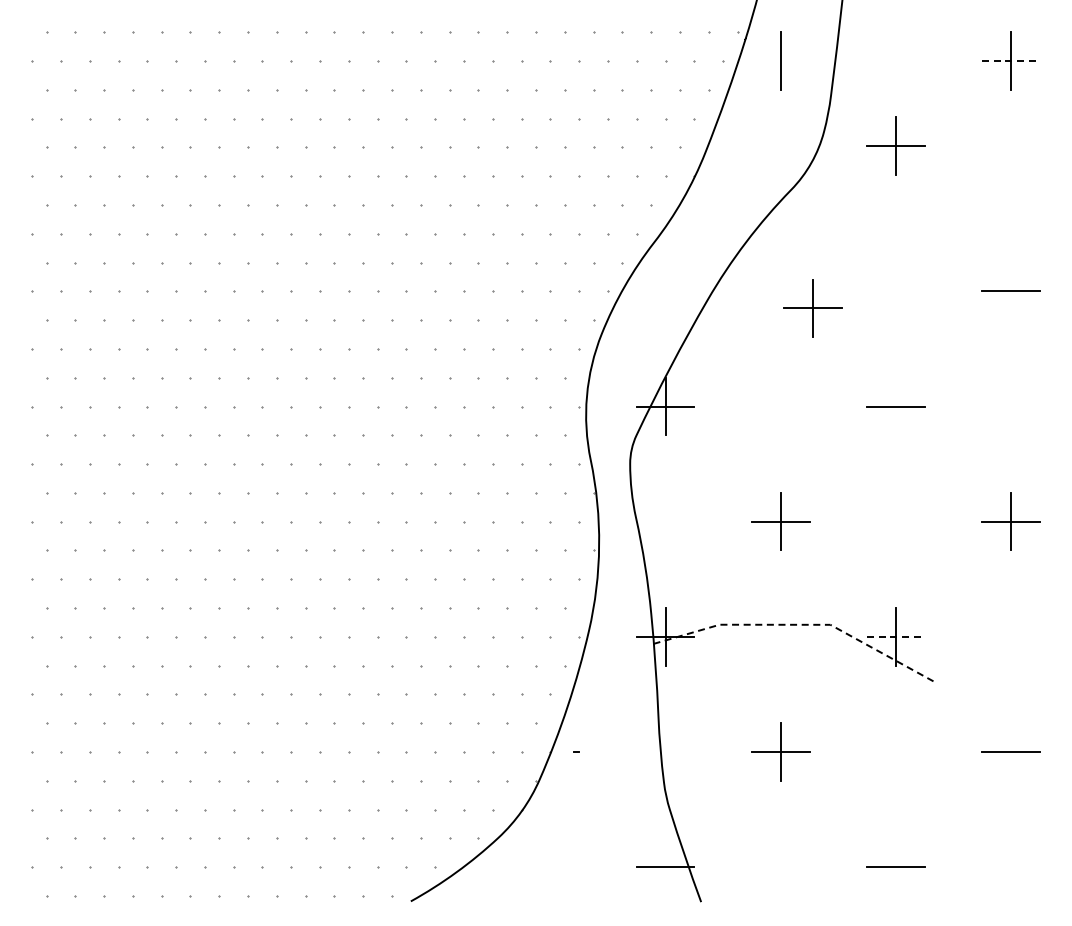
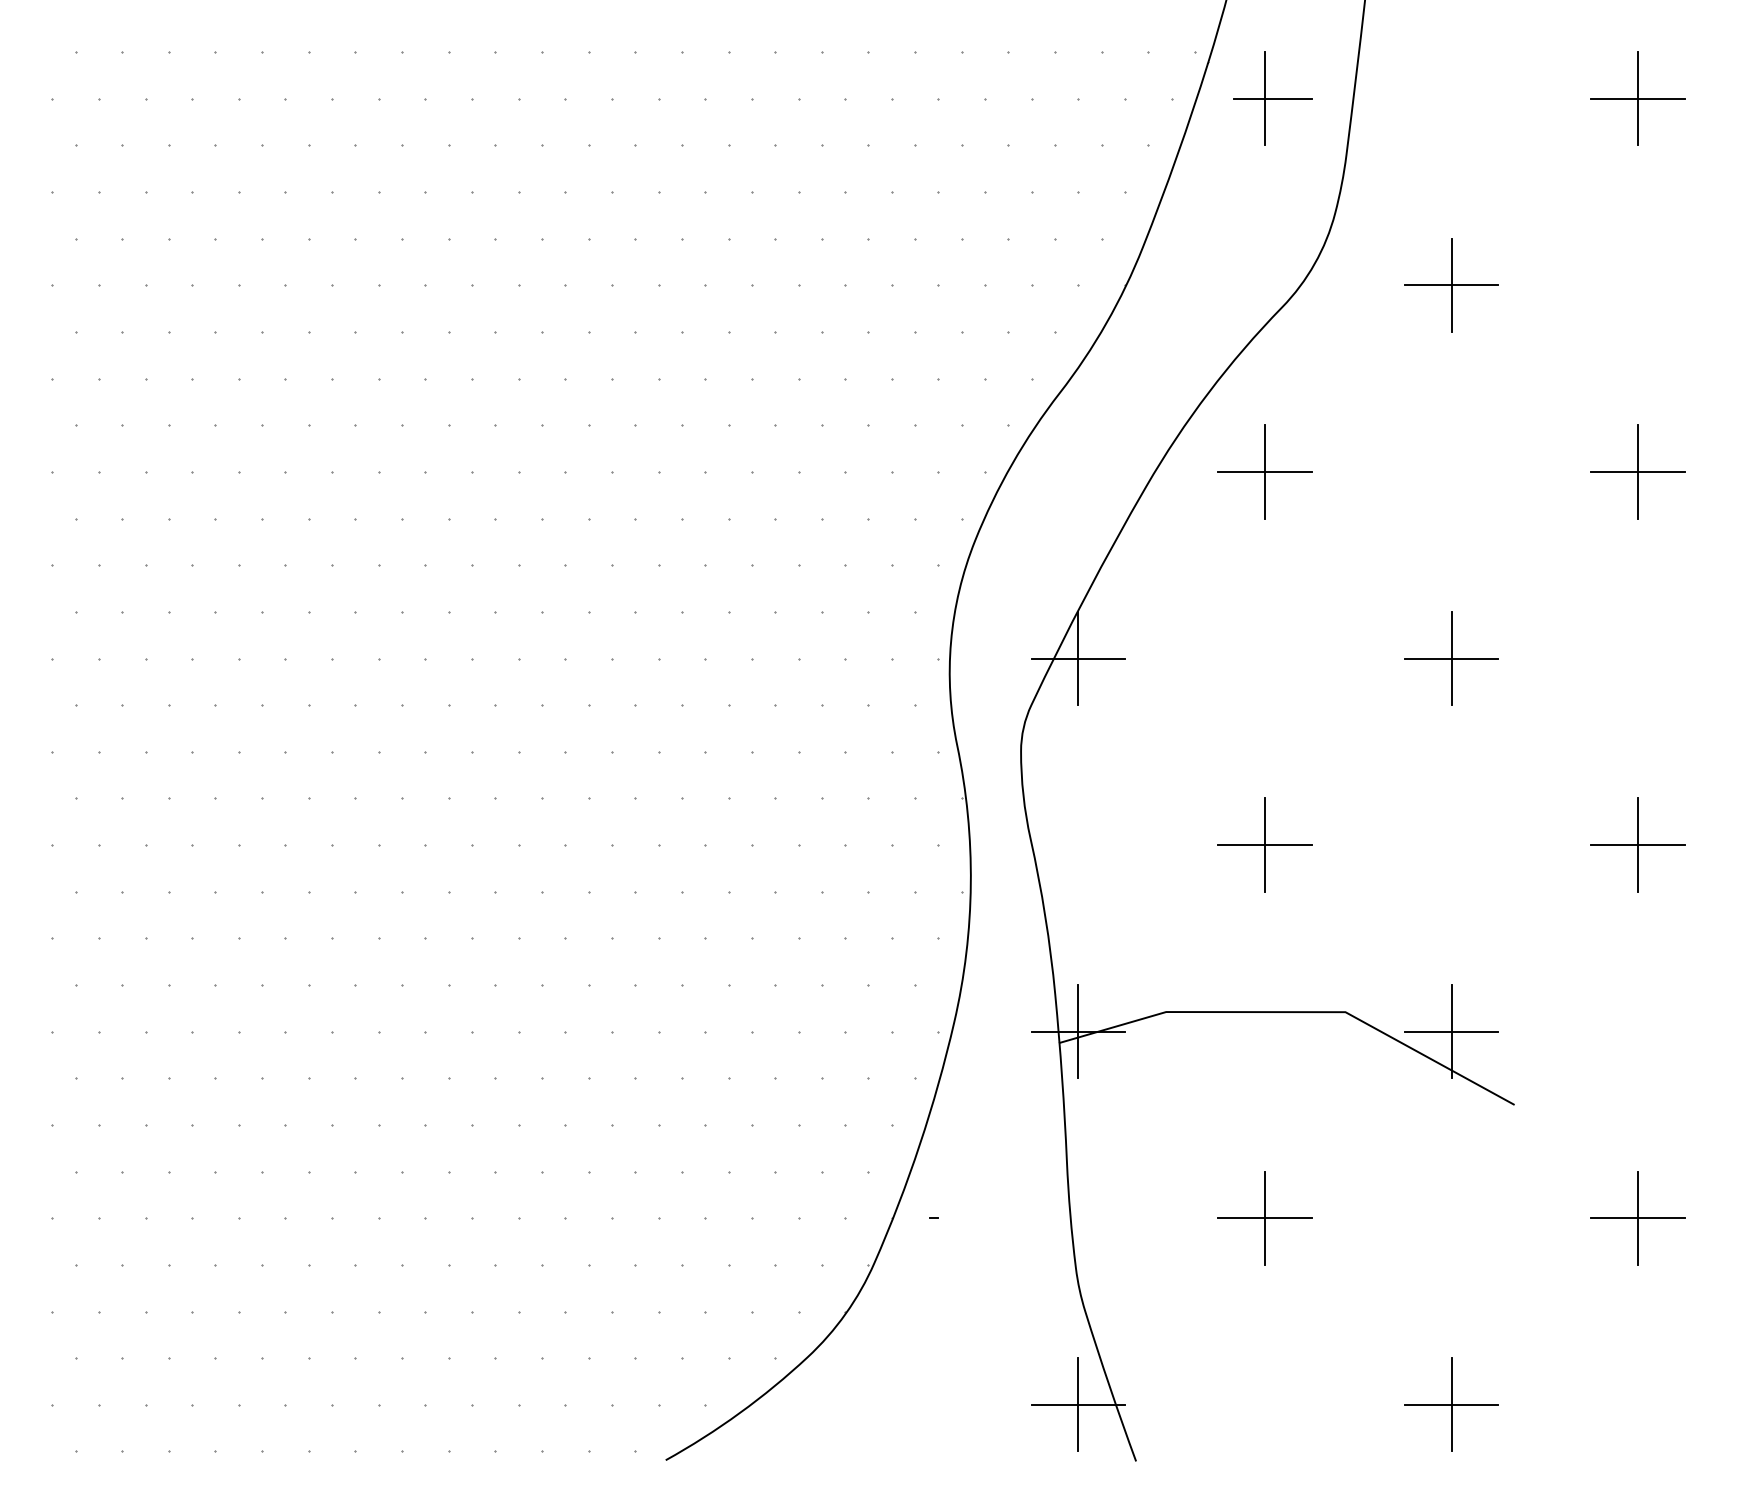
line: (785, 61) -> (1272, 99), added
line: (1011, 61) -> (1638, 99), dashed -> solid
part: (895, 145) -> (1450, 284), moved
line: (1011, 291) -> (1638, 472), added
part: (812, 308) -> (1264, 472), moved
line: (895, 406) -> (1450, 658), added
line: (800, 624) -> (1297, 1011), dashed -> solid
line: (895, 636) -> (1450, 1031), dashed -> solid
line: (1011, 751) -> (1638, 1217), added
line: (665, 866) -> (1078, 1403), added
line: (895, 866) -> (1450, 1403), added

